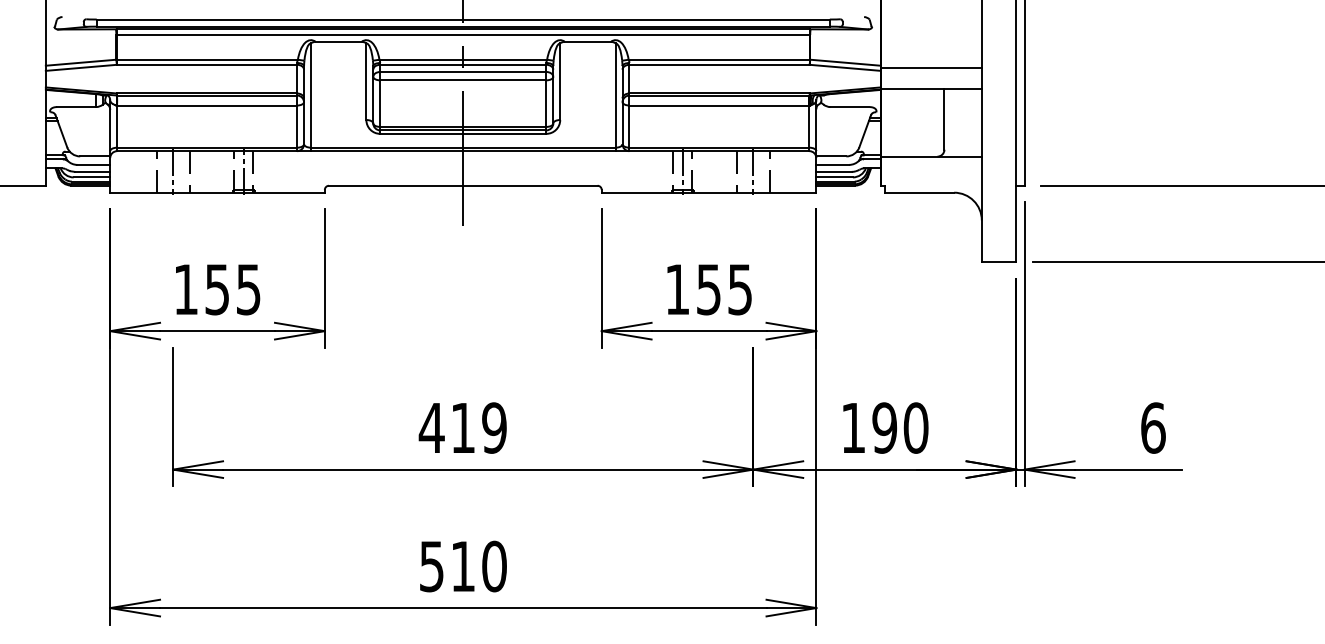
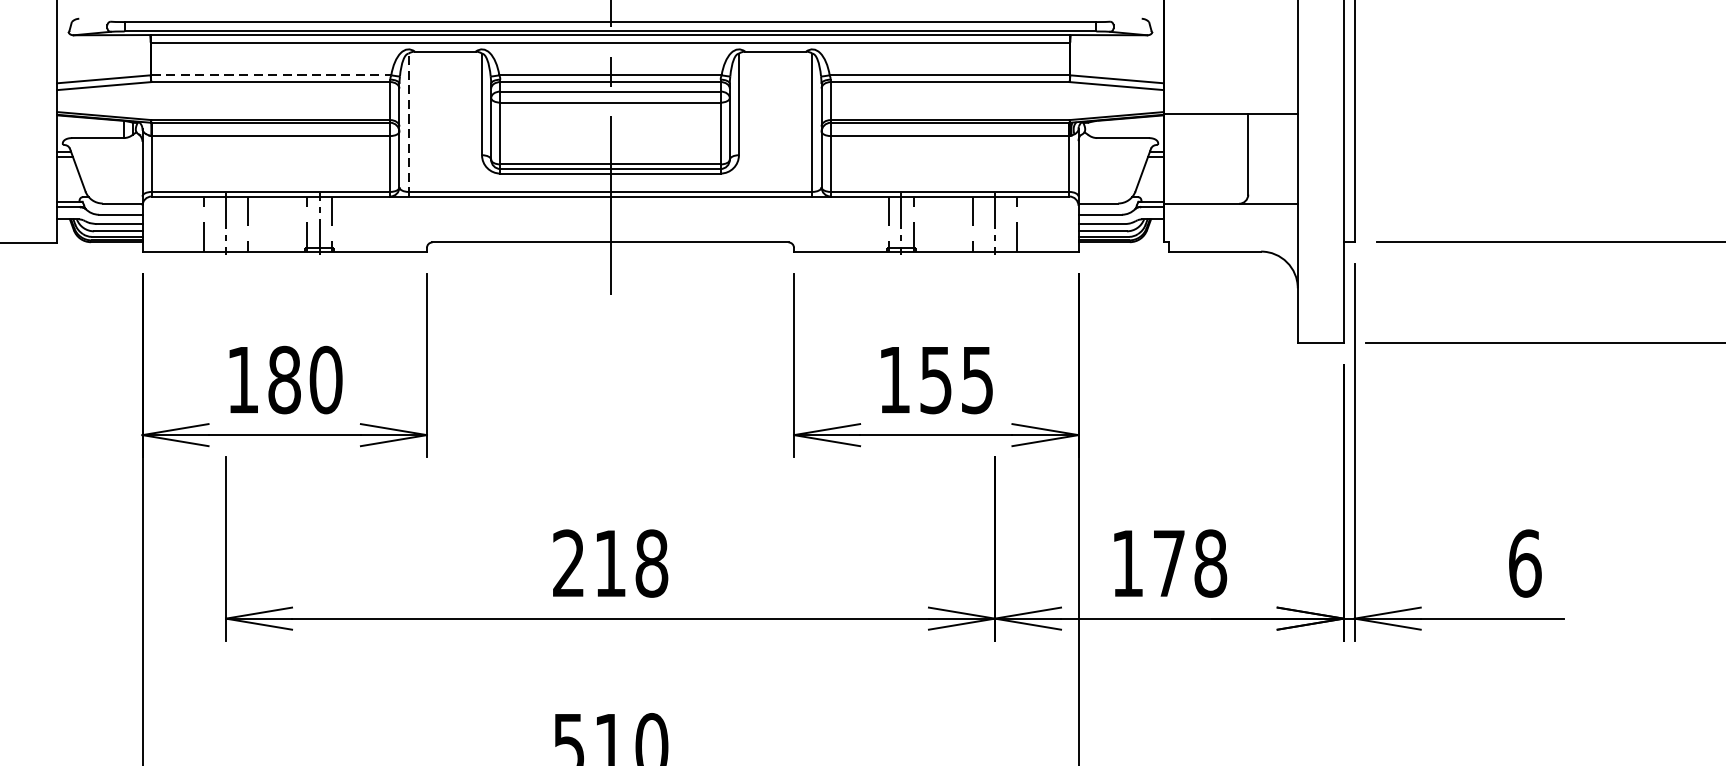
line: (207, 59) -> (271, 75), solid -> dashed
line: (930, 68) -> (1229, 86), removed
line: (310, 97) -> (407, 125), solid -> dashed
text: (233, 289) -> (305, 379), 155 -> 180
text: (462, 427) -> (609, 562), 419 -> 218
text: (900, 427) -> (1190, 562), 190 -> 178

